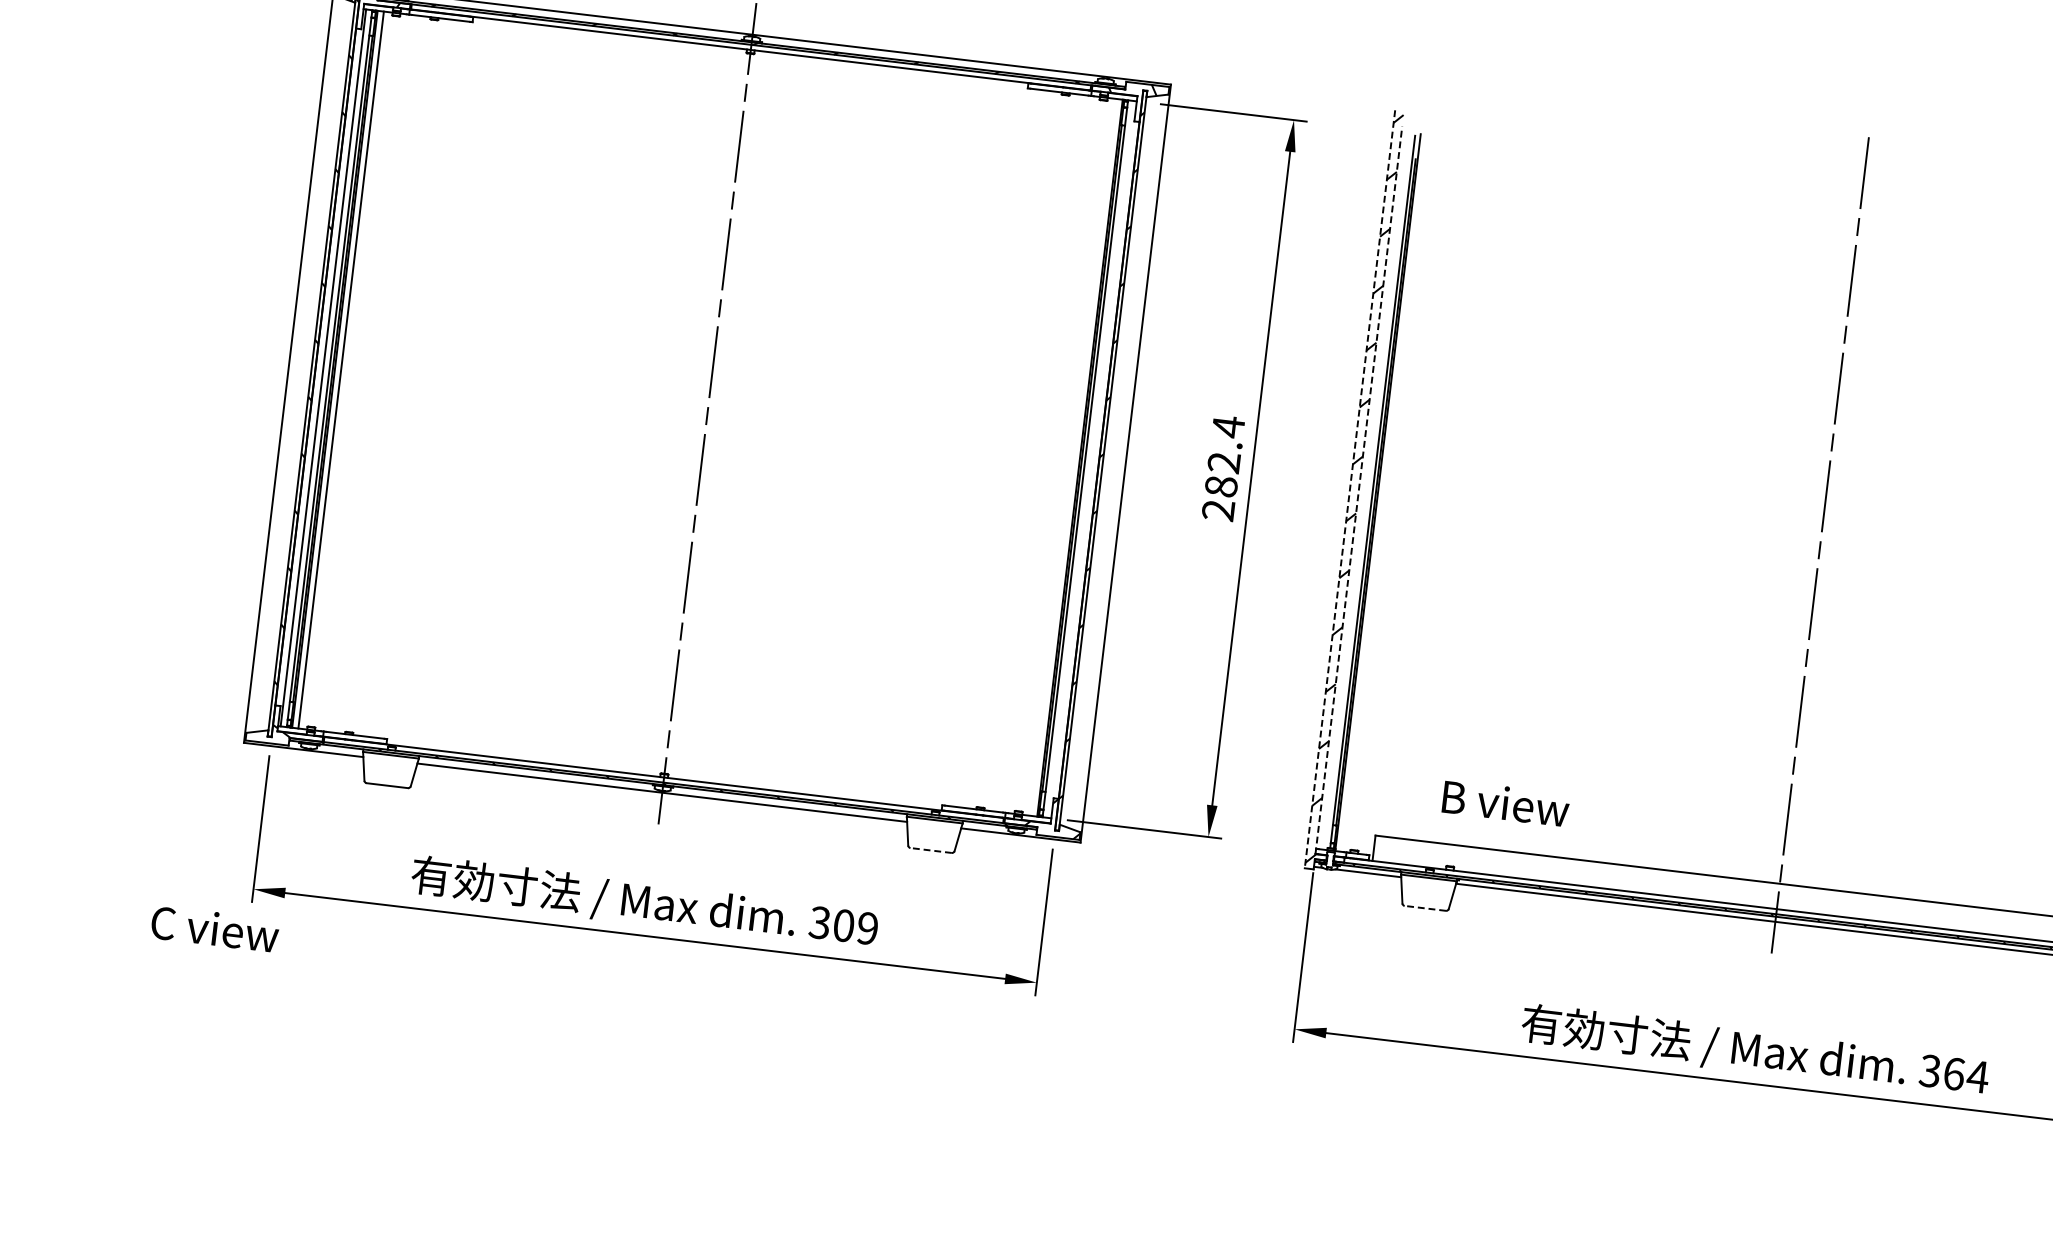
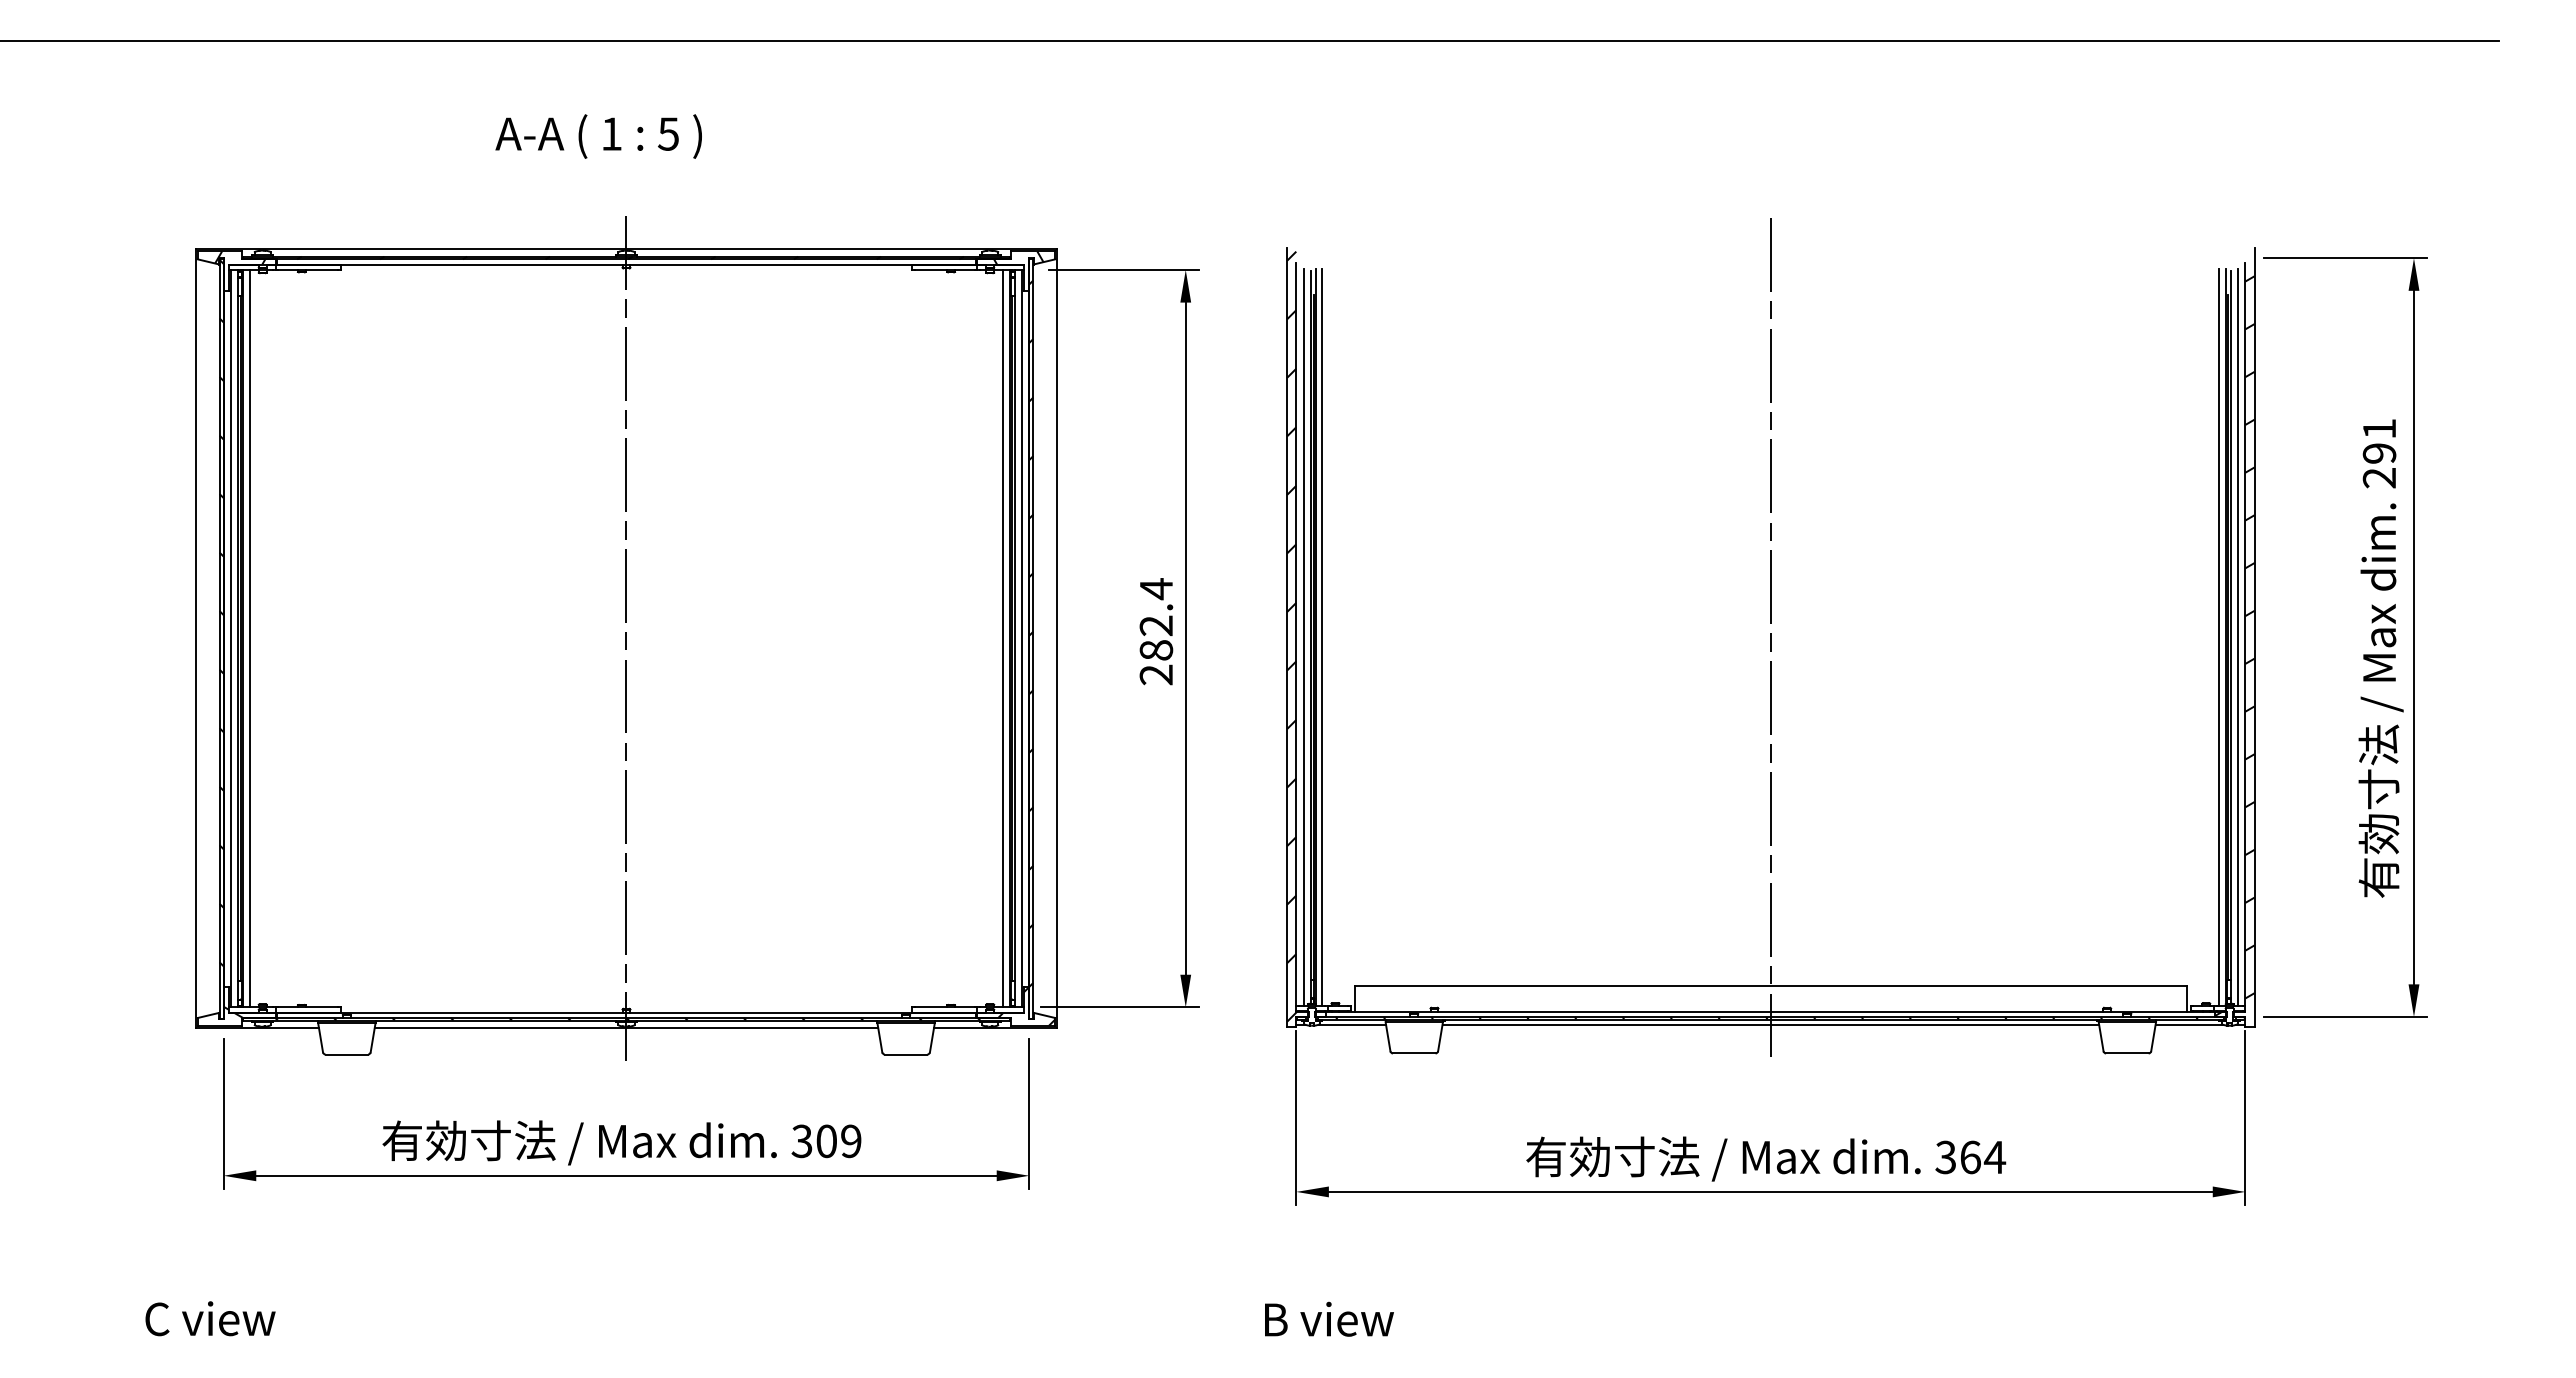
line: (1074, 457) -> (1003, 638), added
line: (1091, 459) -> (1021, 638), added
line: (1350, 489) -> (1287, 637), dashed -> solid
line: (1359, 490) -> (1296, 637), dashed -> solid
line: (1366, 491) -> (1304, 637), added
line: (1384, 493) -> (1322, 637), added
text: (1506, 802) -> (1329, 1318), moved
line: (930, 850) -> (905, 1054), dashed -> solid
line: (1424, 908) -> (1413, 1053), dashed -> solid
text: (215, 928) -> (210, 1318), moved

